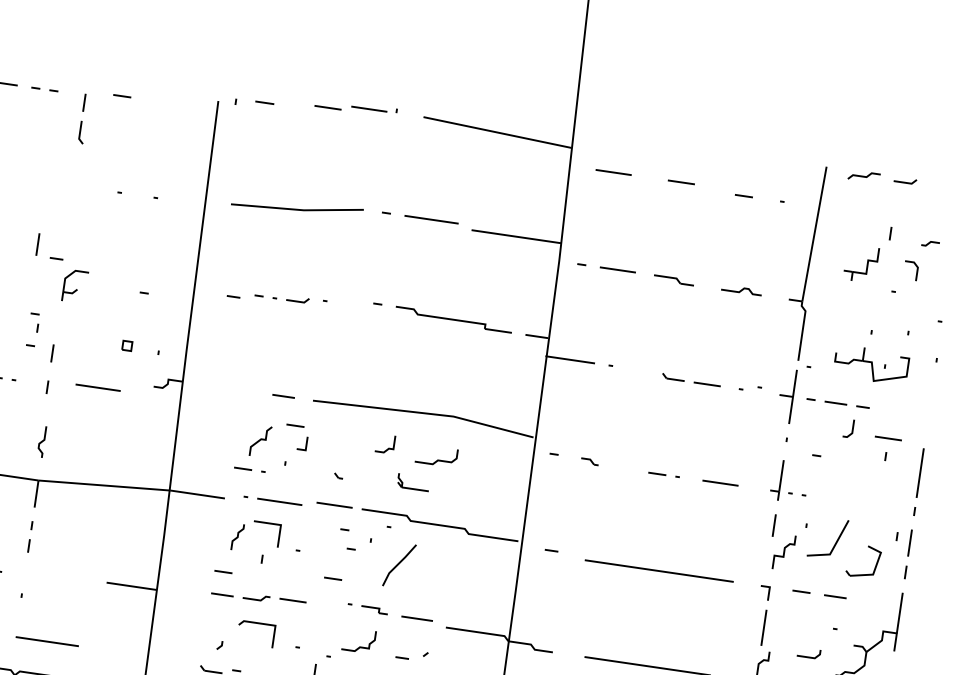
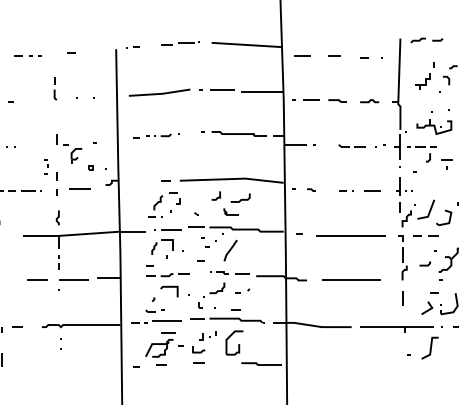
part: (253, 102) -> (132, 47), size x0.71
part: (83, 118) -> (55, 88), moved
part: (62, 267) -> (69, 148), moved
line: (47, 639) -> (73, 279), moved

